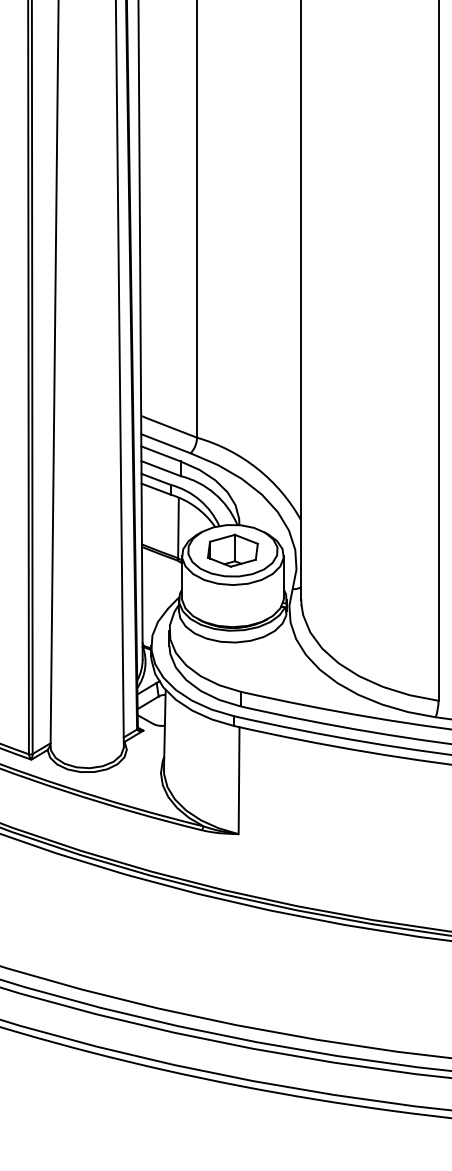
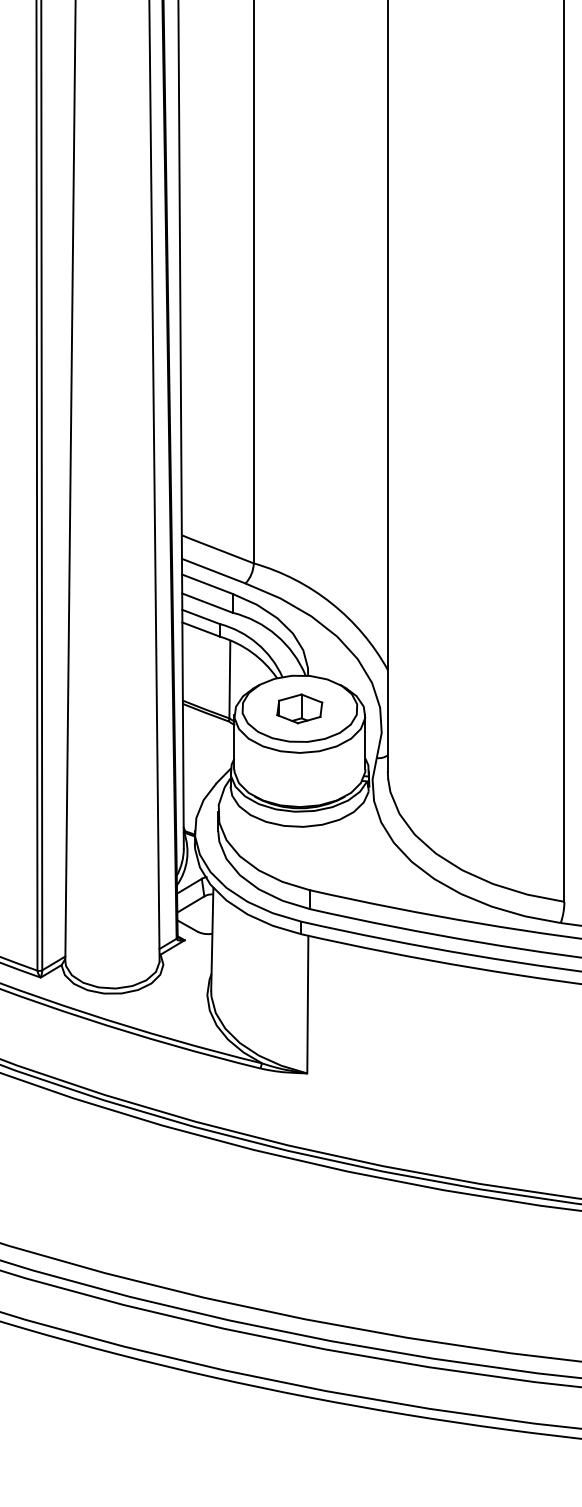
part: (232, 550) -> (299, 708), size x0.7

